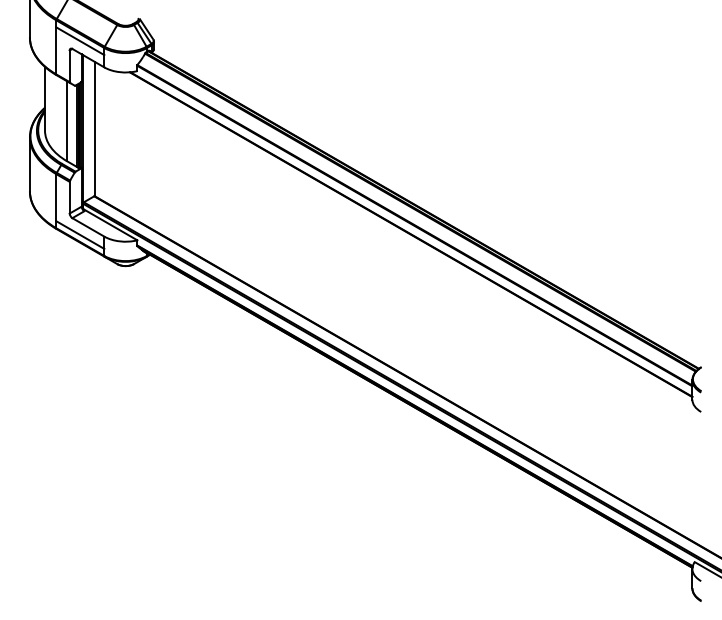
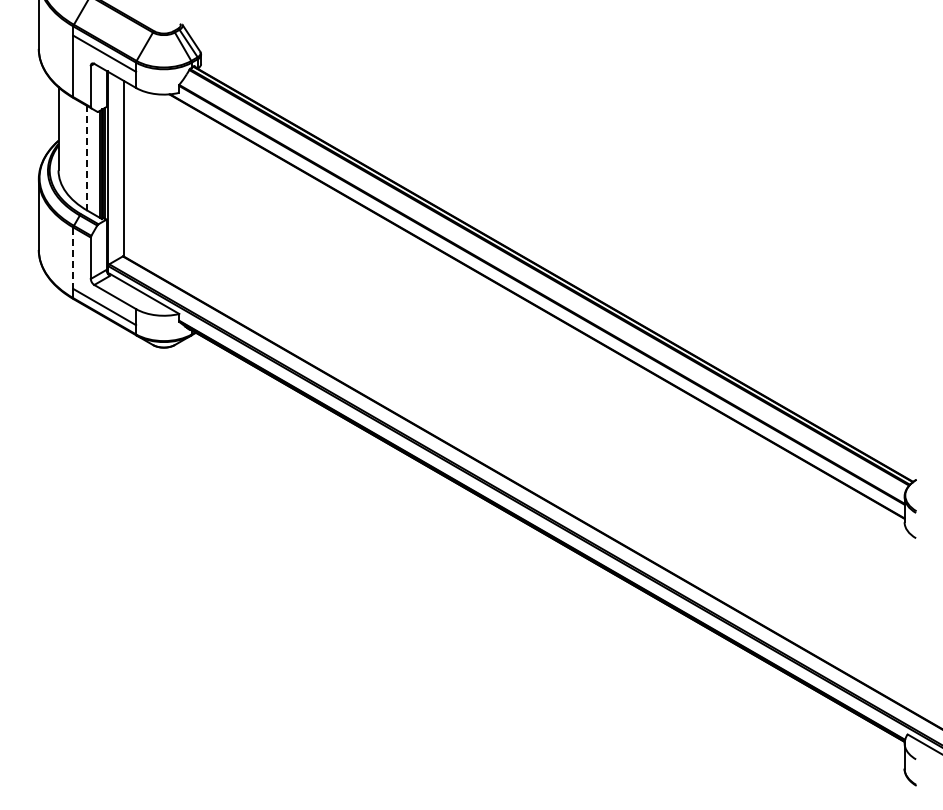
line: (67, 120) -> (87, 157), solid -> dashed
line: (56, 197) -> (73, 258), solid -> dashed

